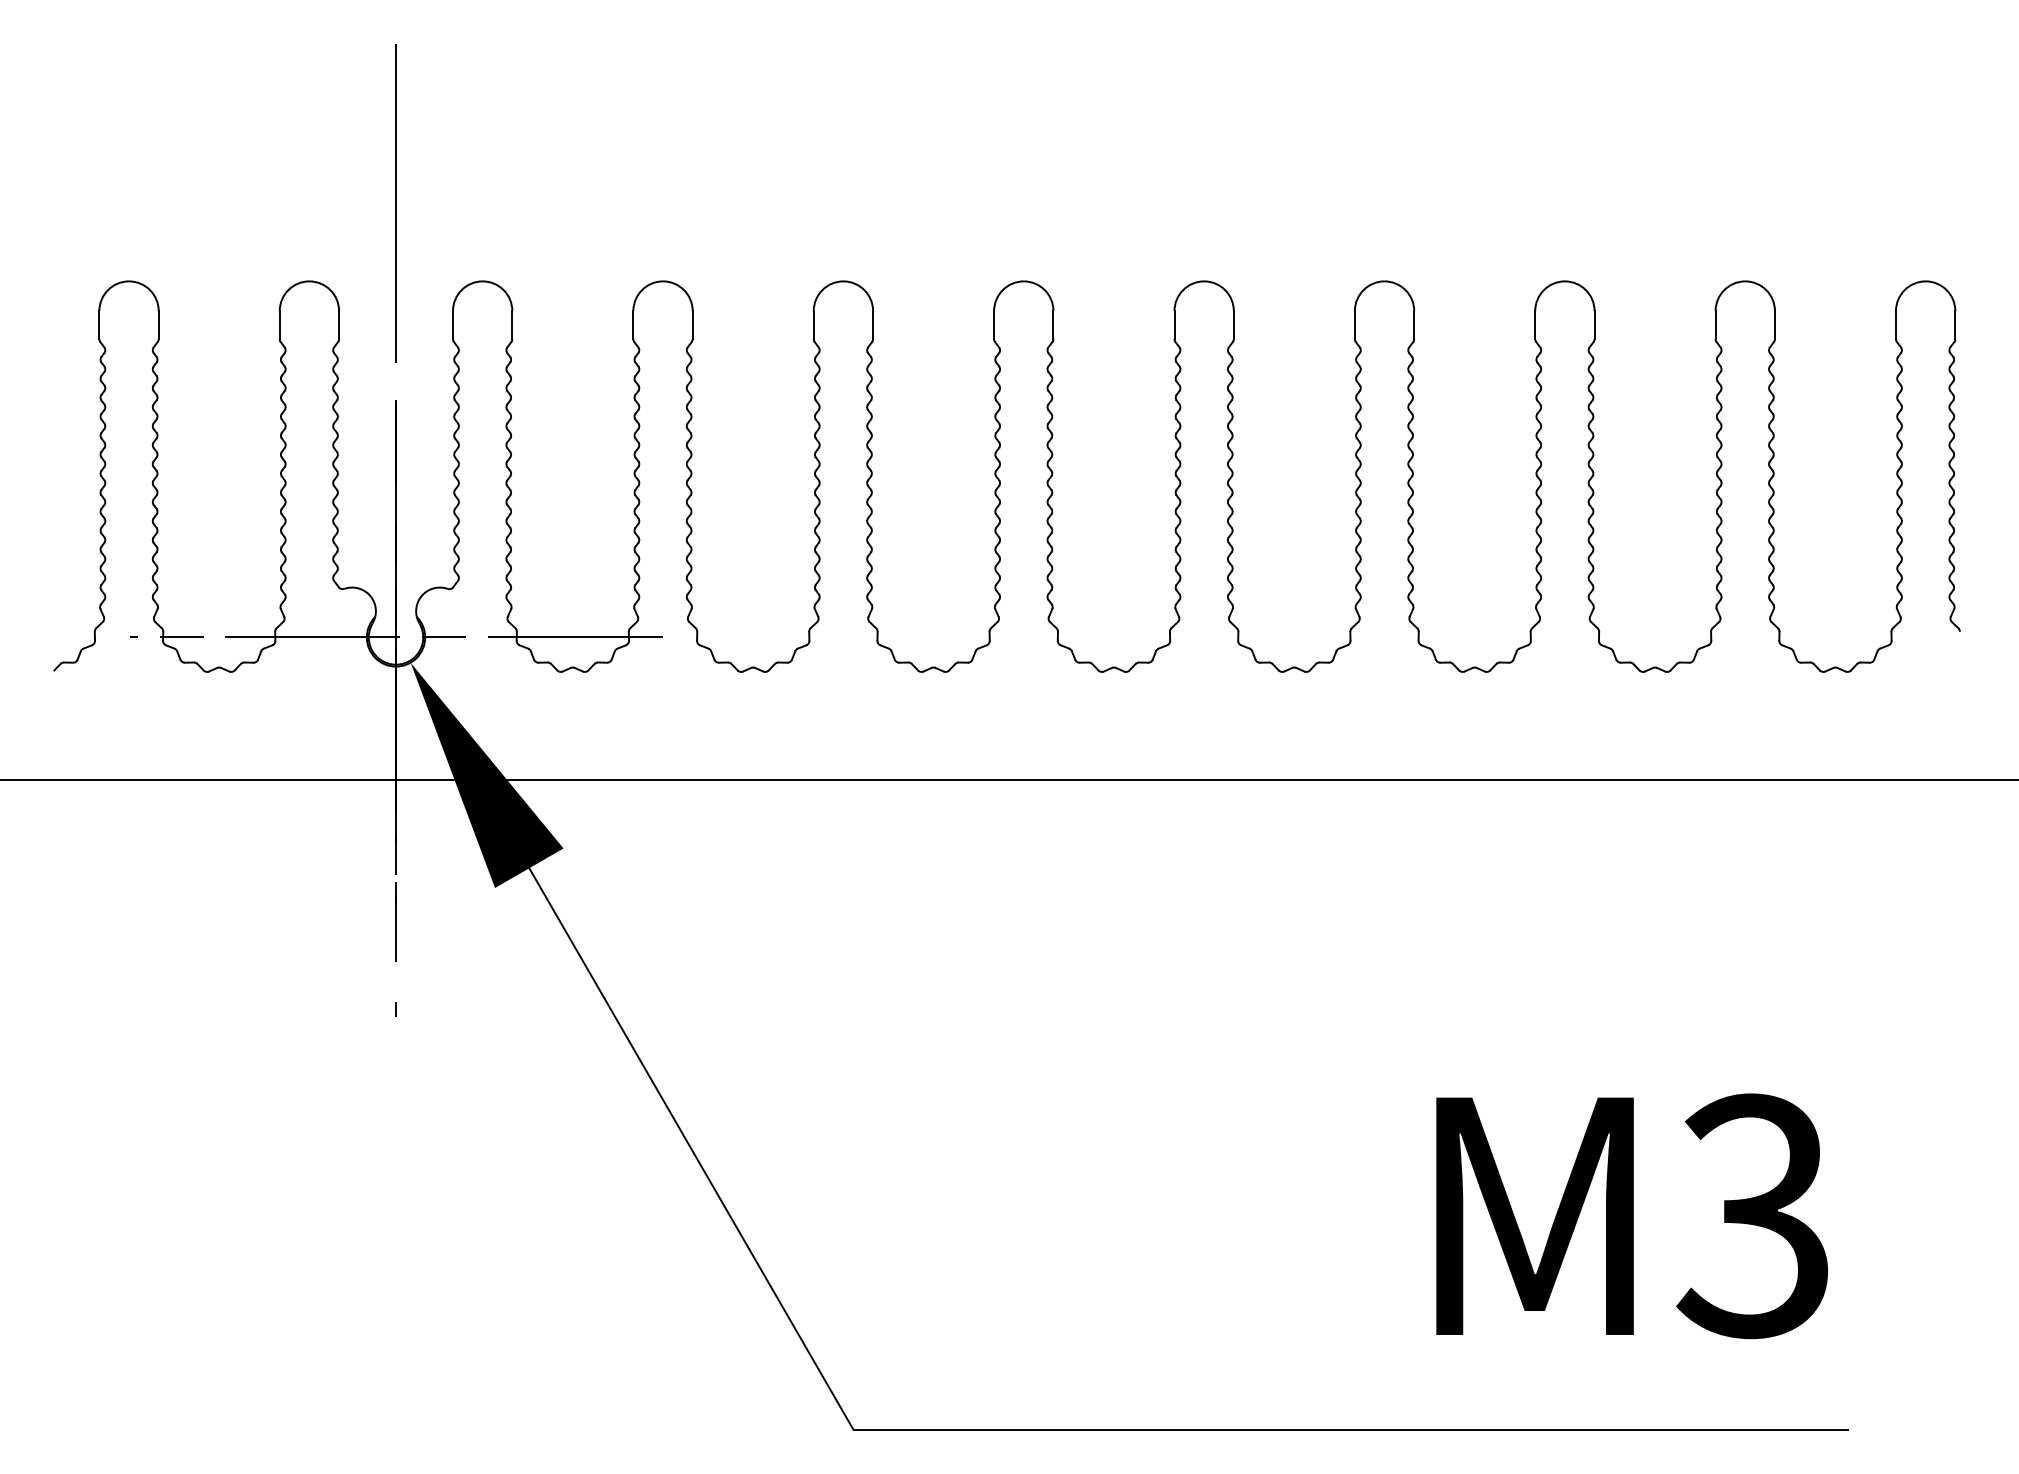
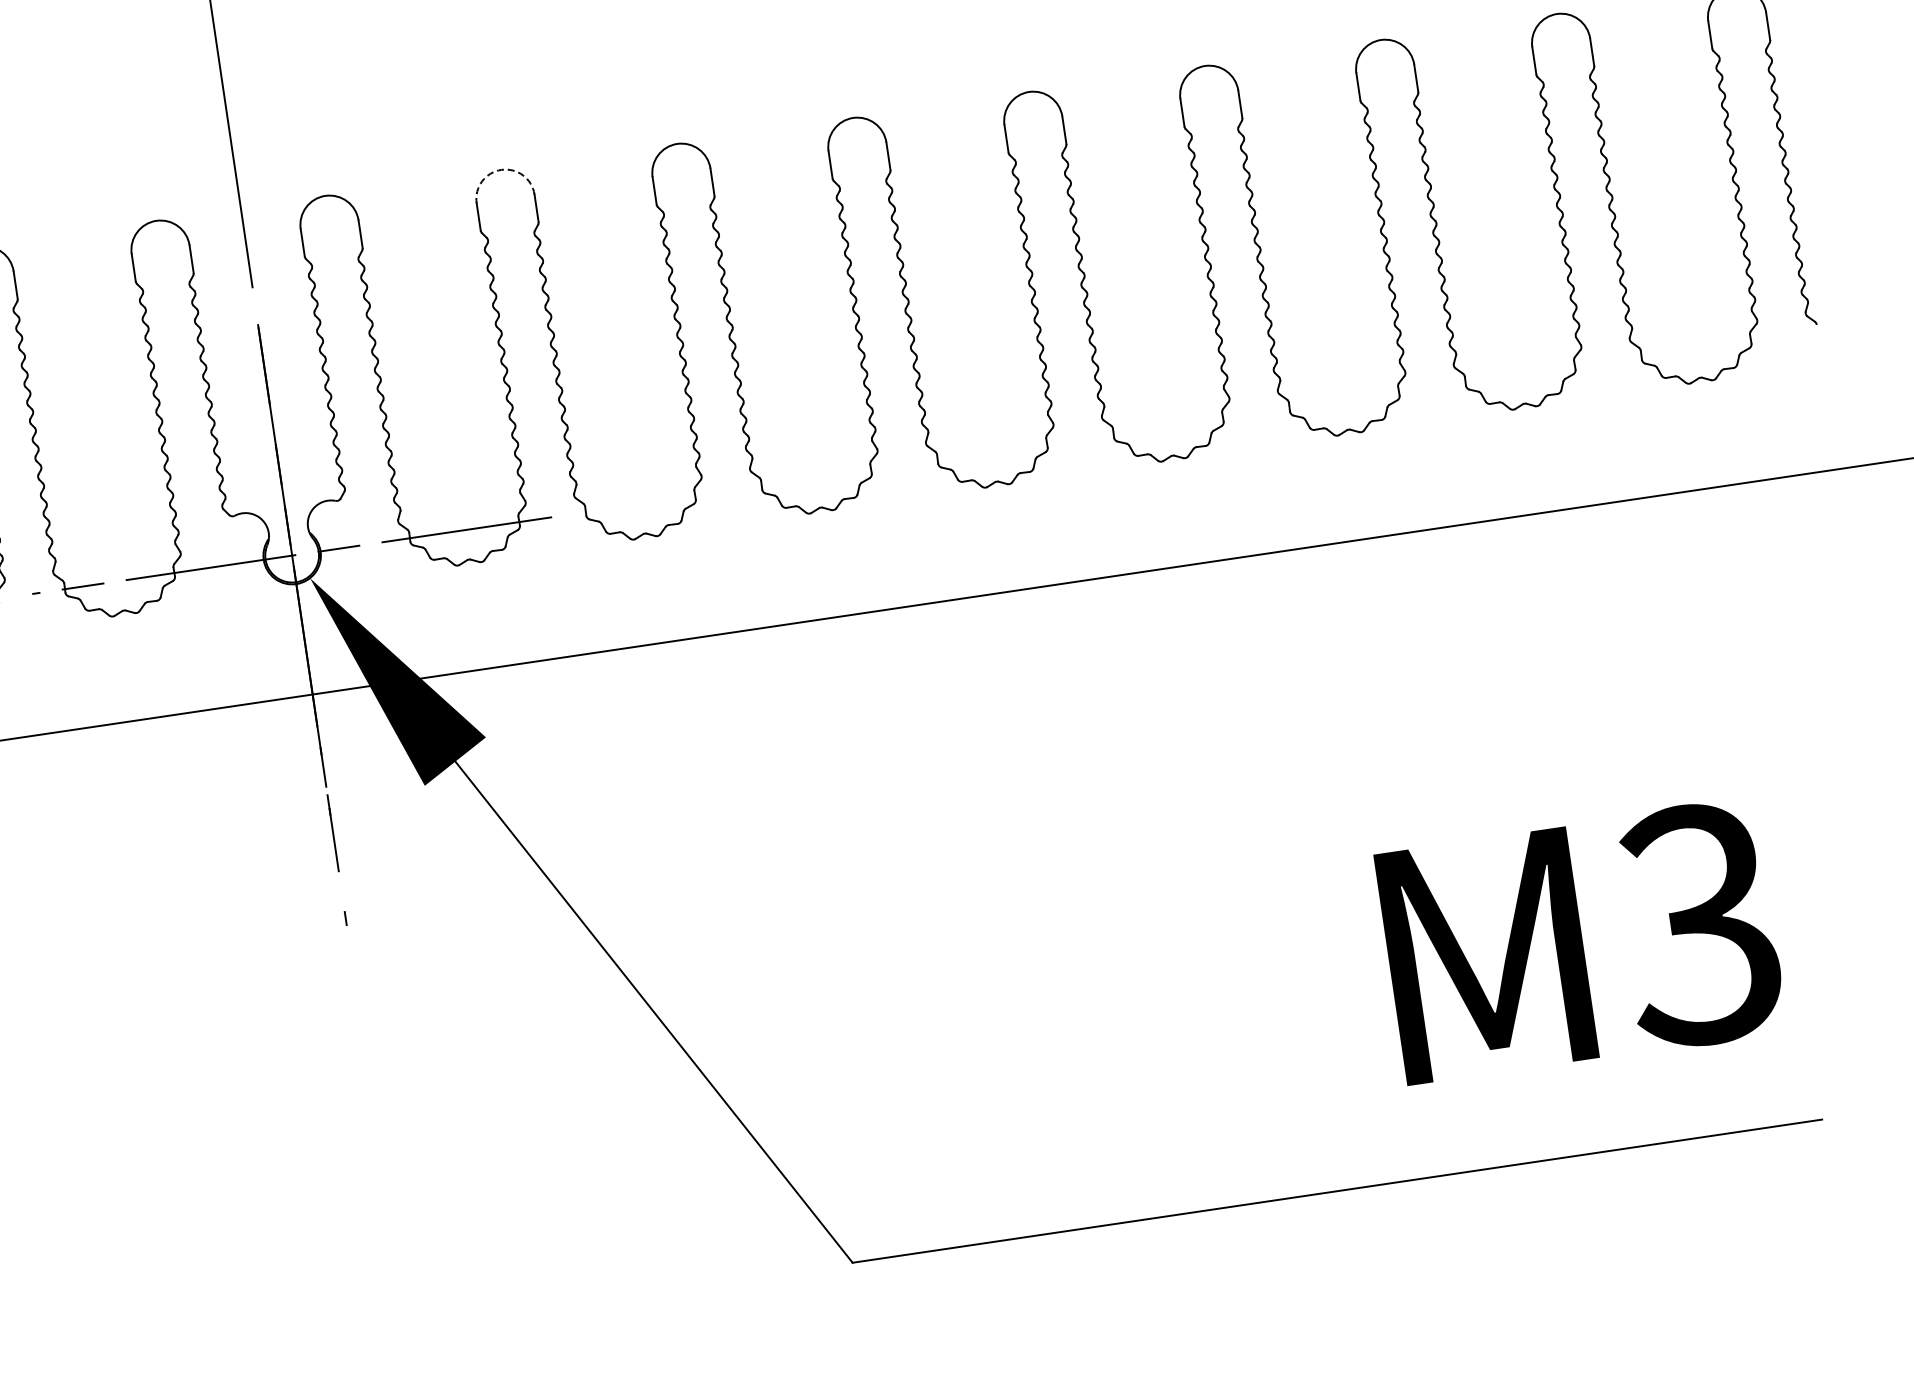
arc: (663, 281) -> (501, 169), solid -> dashed

